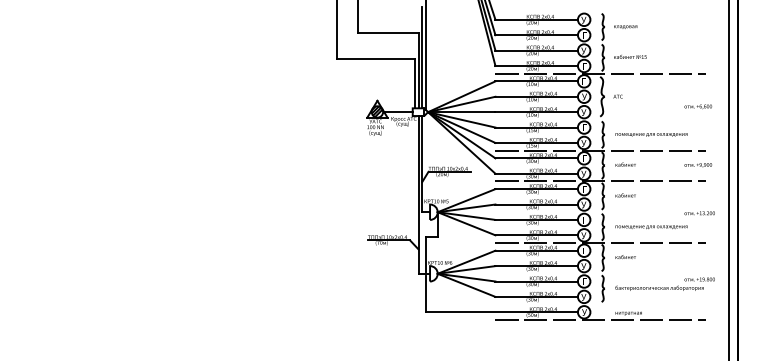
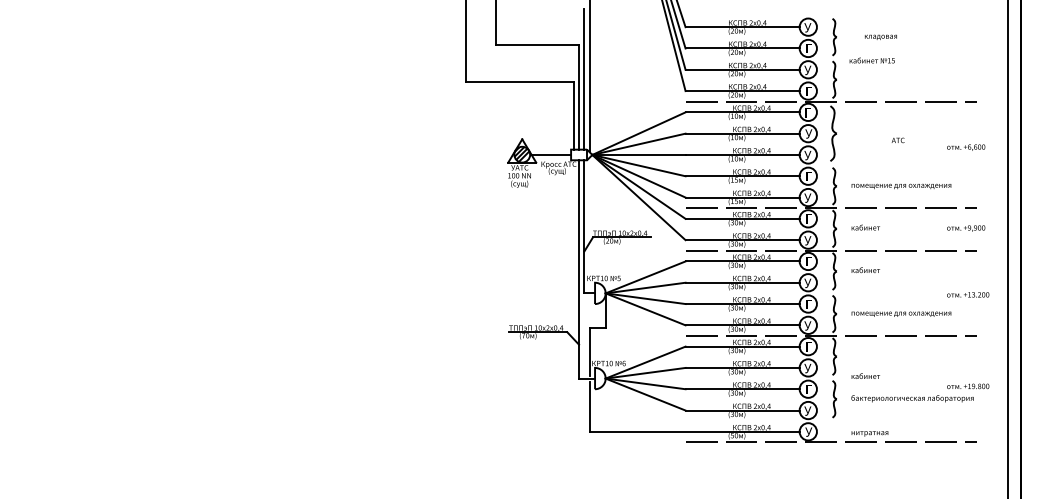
text: (625, 26) -> (880, 36), moved
text: (630, 56) -> (872, 59), moved
text: (617, 96) -> (897, 140), moved
text: (625, 257) -> (865, 376), moved

